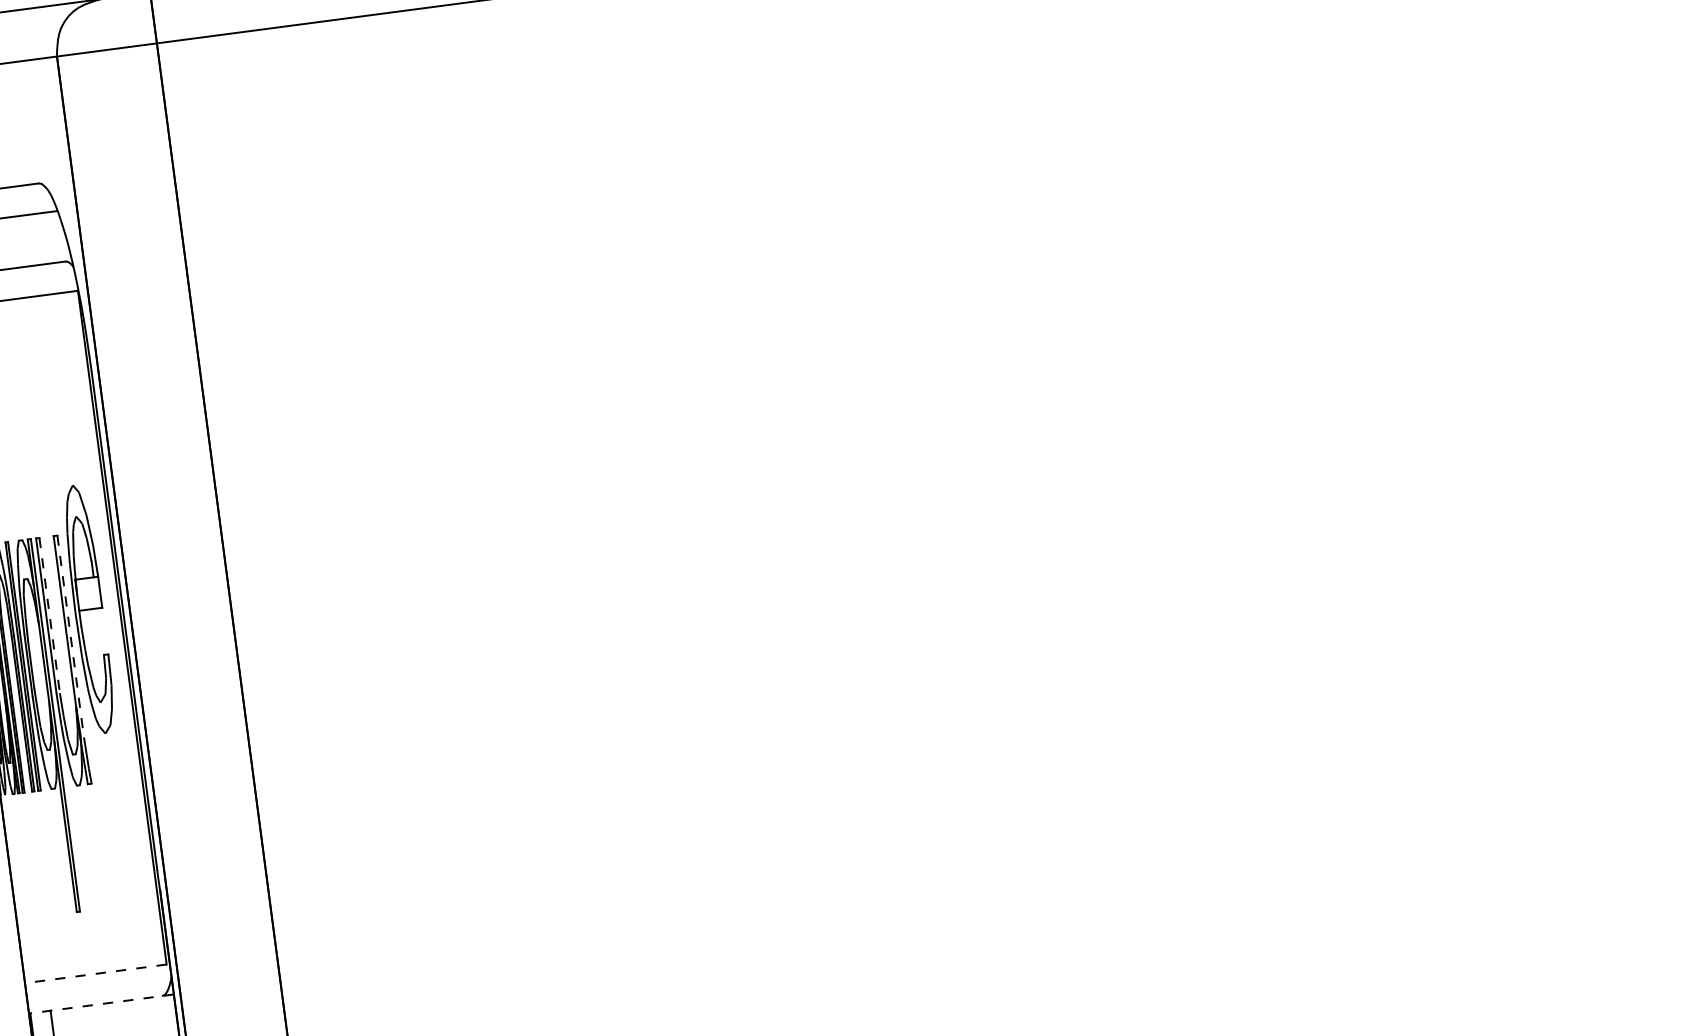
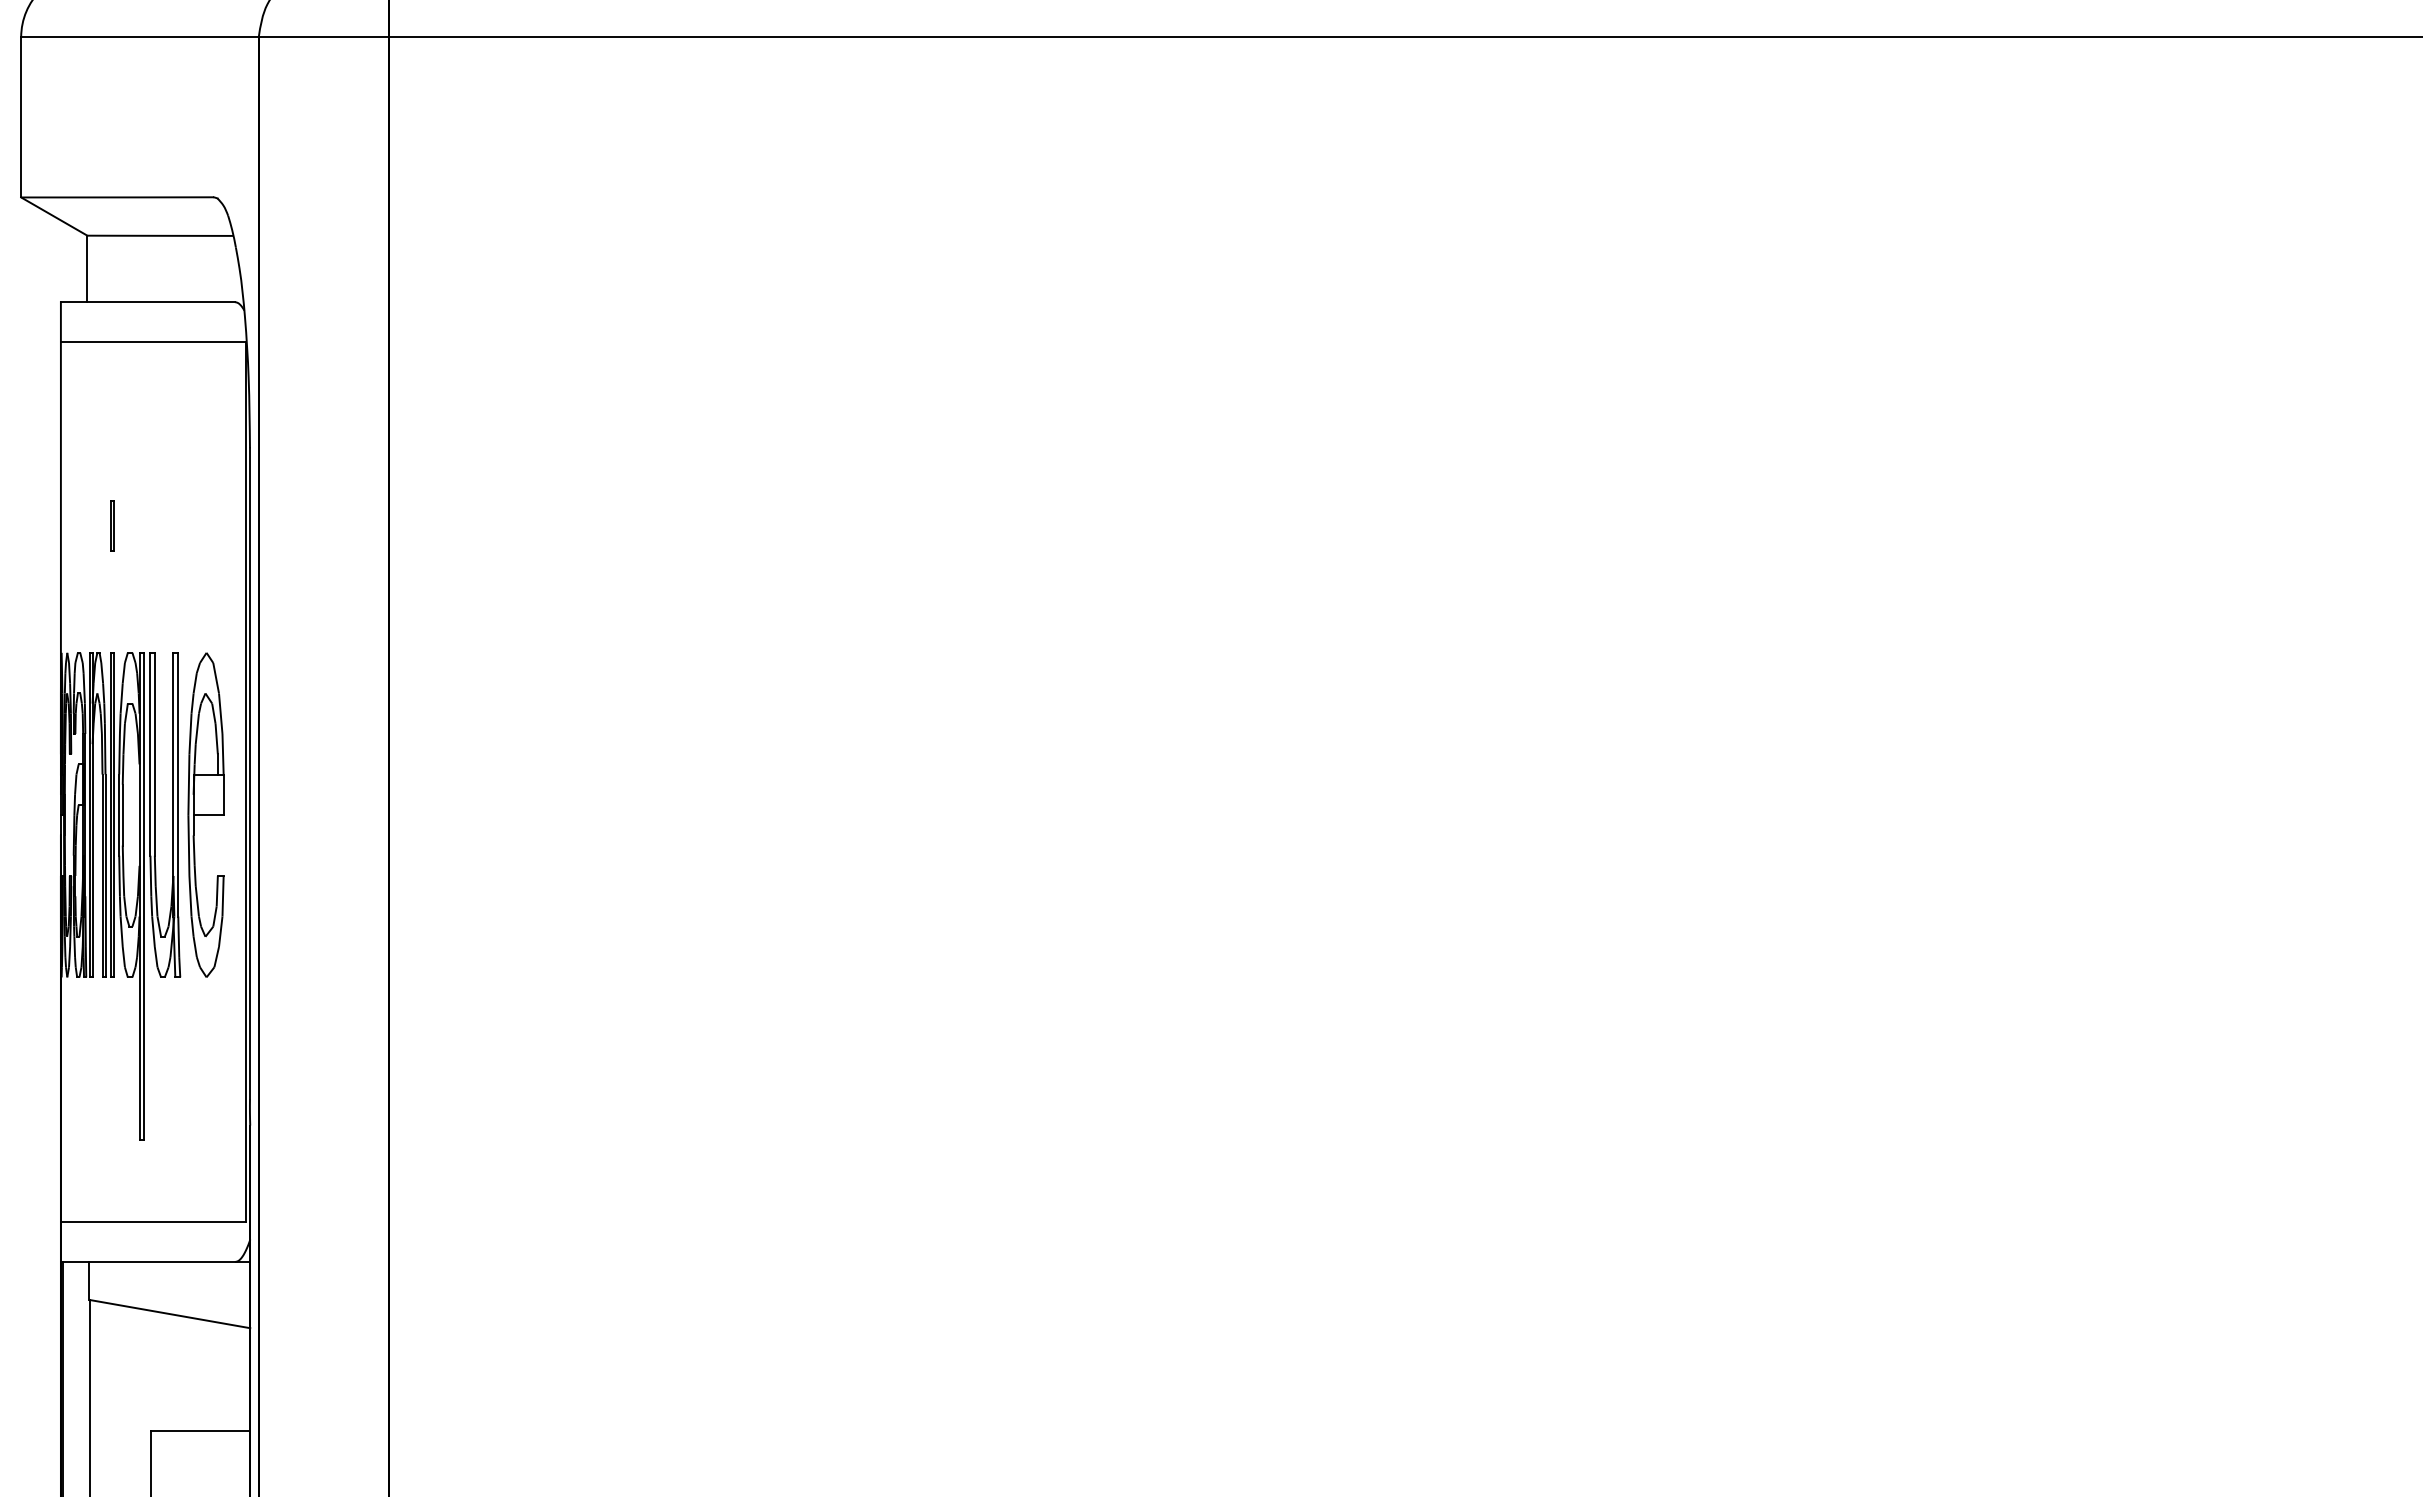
part: (88, 609) -> (205, 814), moved
line: (49, 615) -> (154, 754), dashed -> solid
line: (70, 636) -> (178, 784), dashed -> solid
line: (95, 974) -> (153, 1222), dashed -> solid
line: (102, 1004) -> (156, 1262), dashed -> solid

